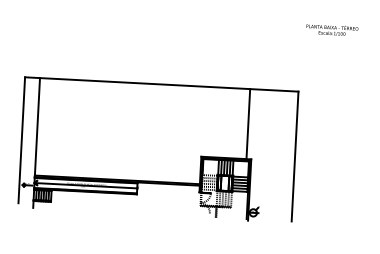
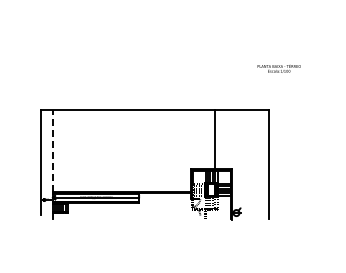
text: (331, 30) -> (278, 68), moved
line: (248, 124) -> (215, 139), moved
line: (37, 126) -> (53, 150), solid -> dashed

